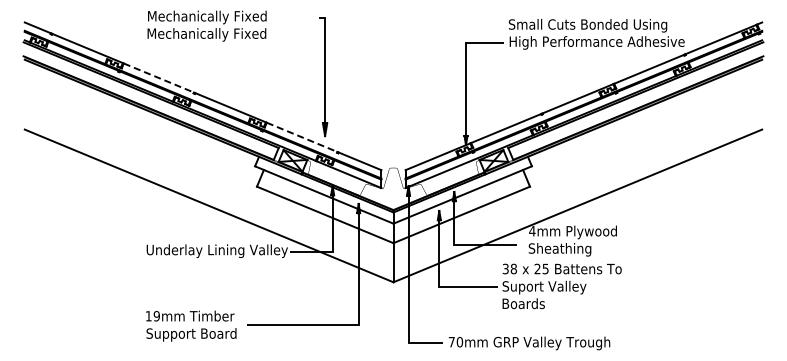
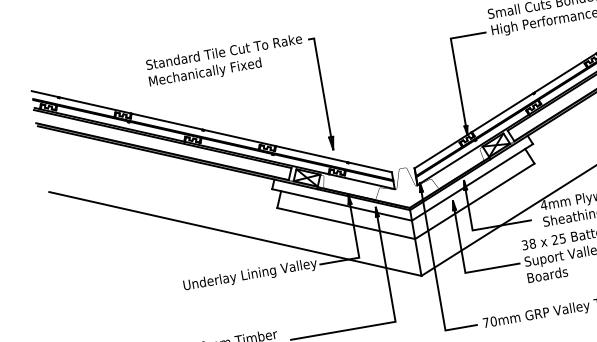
text: (229, 17) -> (223, 53), Mechanically Fixed -> Standard Tile Cut To Rake
line: (158, 78) -> (166, 122), dashed -> solid
line: (302, 137) -> (312, 154), dashed -> solid

